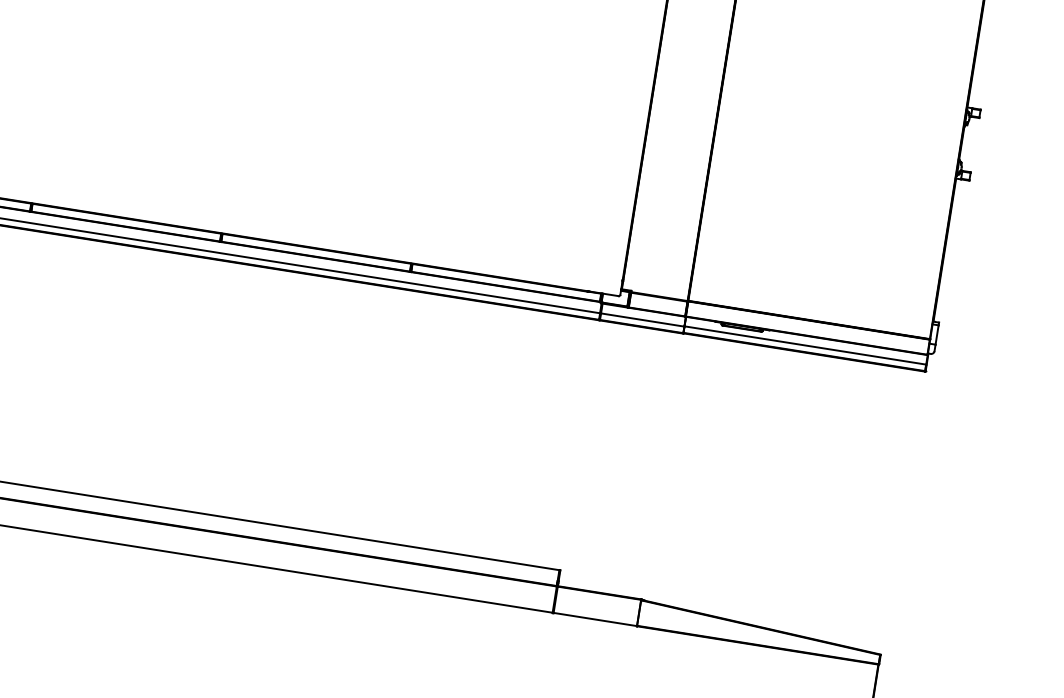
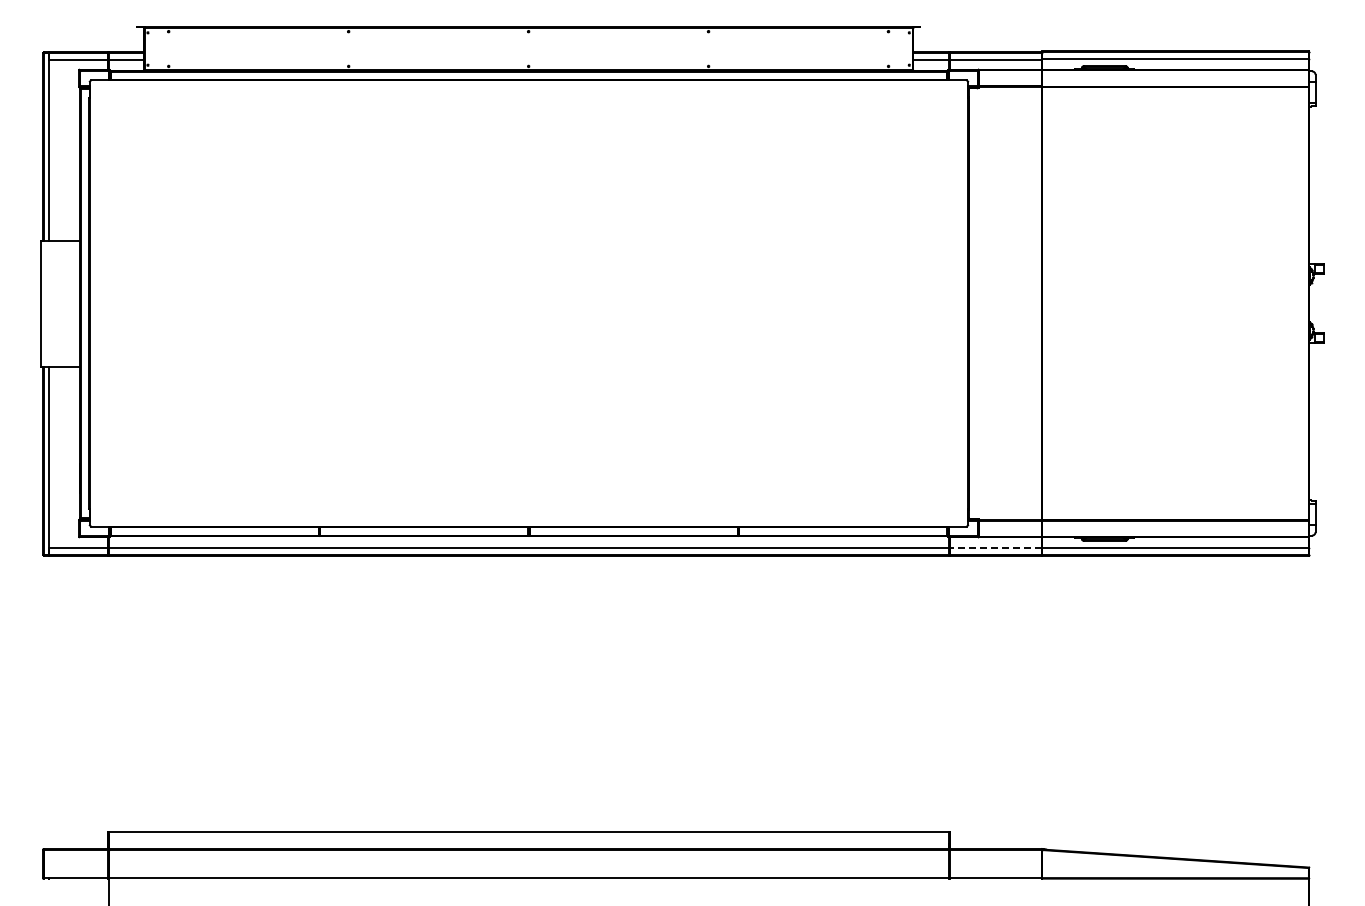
line: (642, 320) -> (996, 548), solid -> dashed

